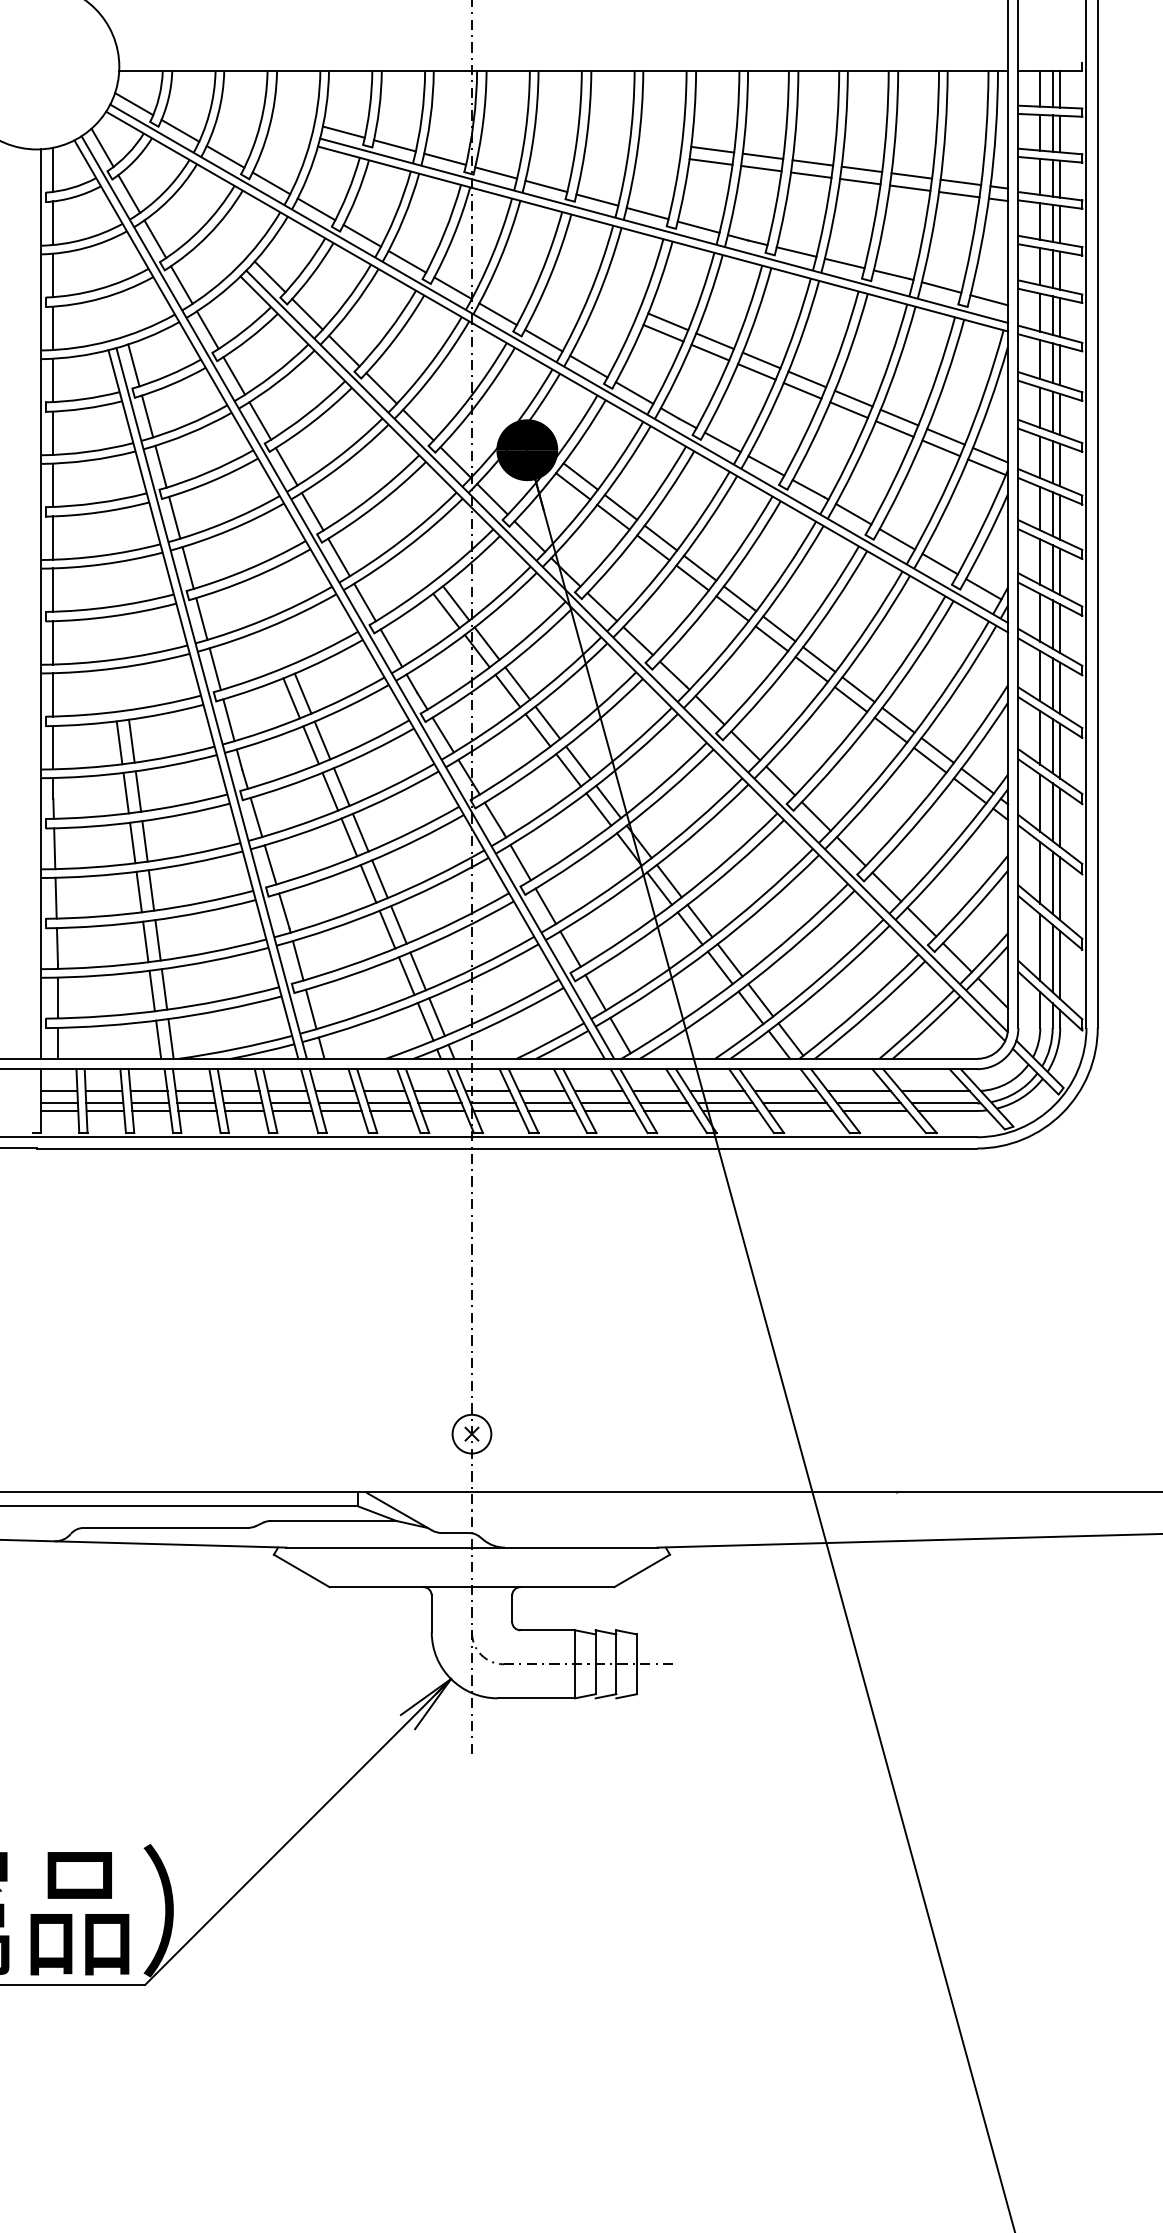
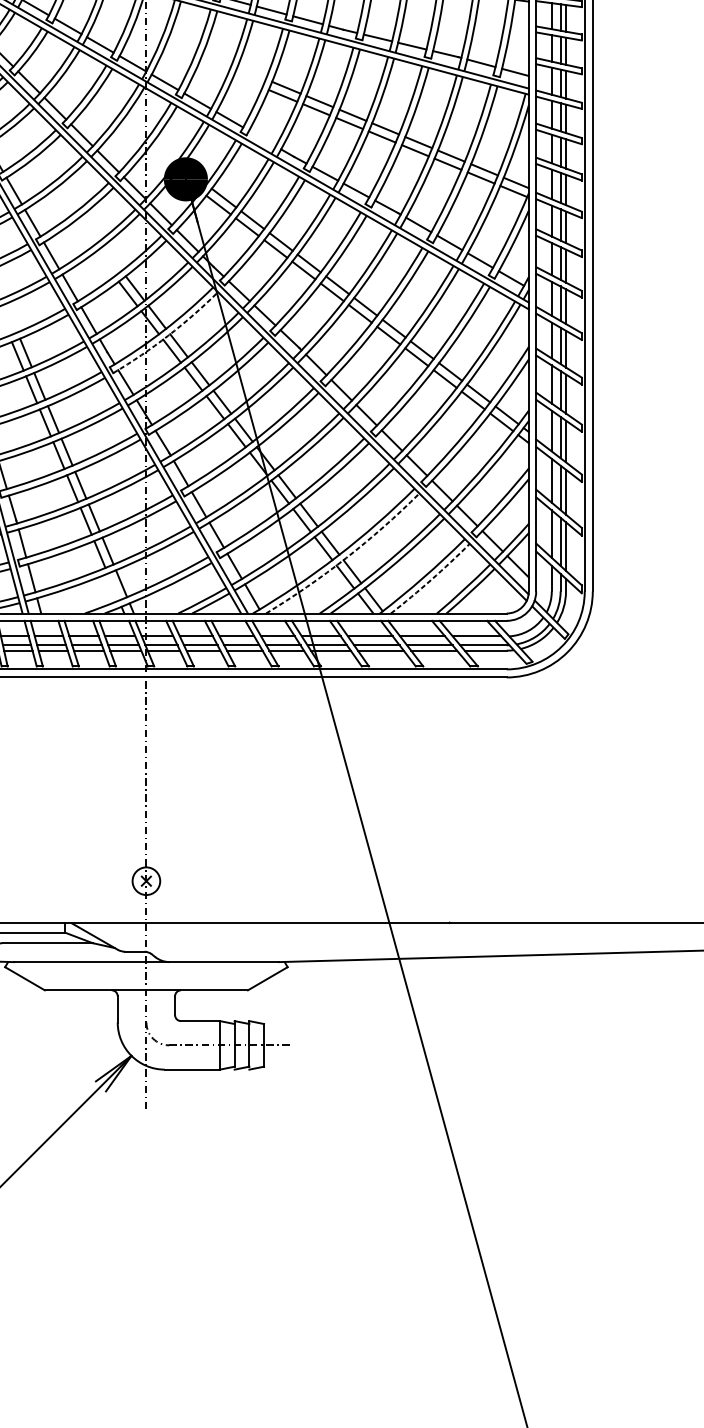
line: (634, 392) -> (262, 138), removed
arc: (502, 669) -> (168, 335), solid -> dashed
arc: (752, 981) -> (346, 558), solid -> dashed
arc: (871, 1011) -> (431, 579), solid -> dashed
line: (425, 1021) -> (113, 586), removed

